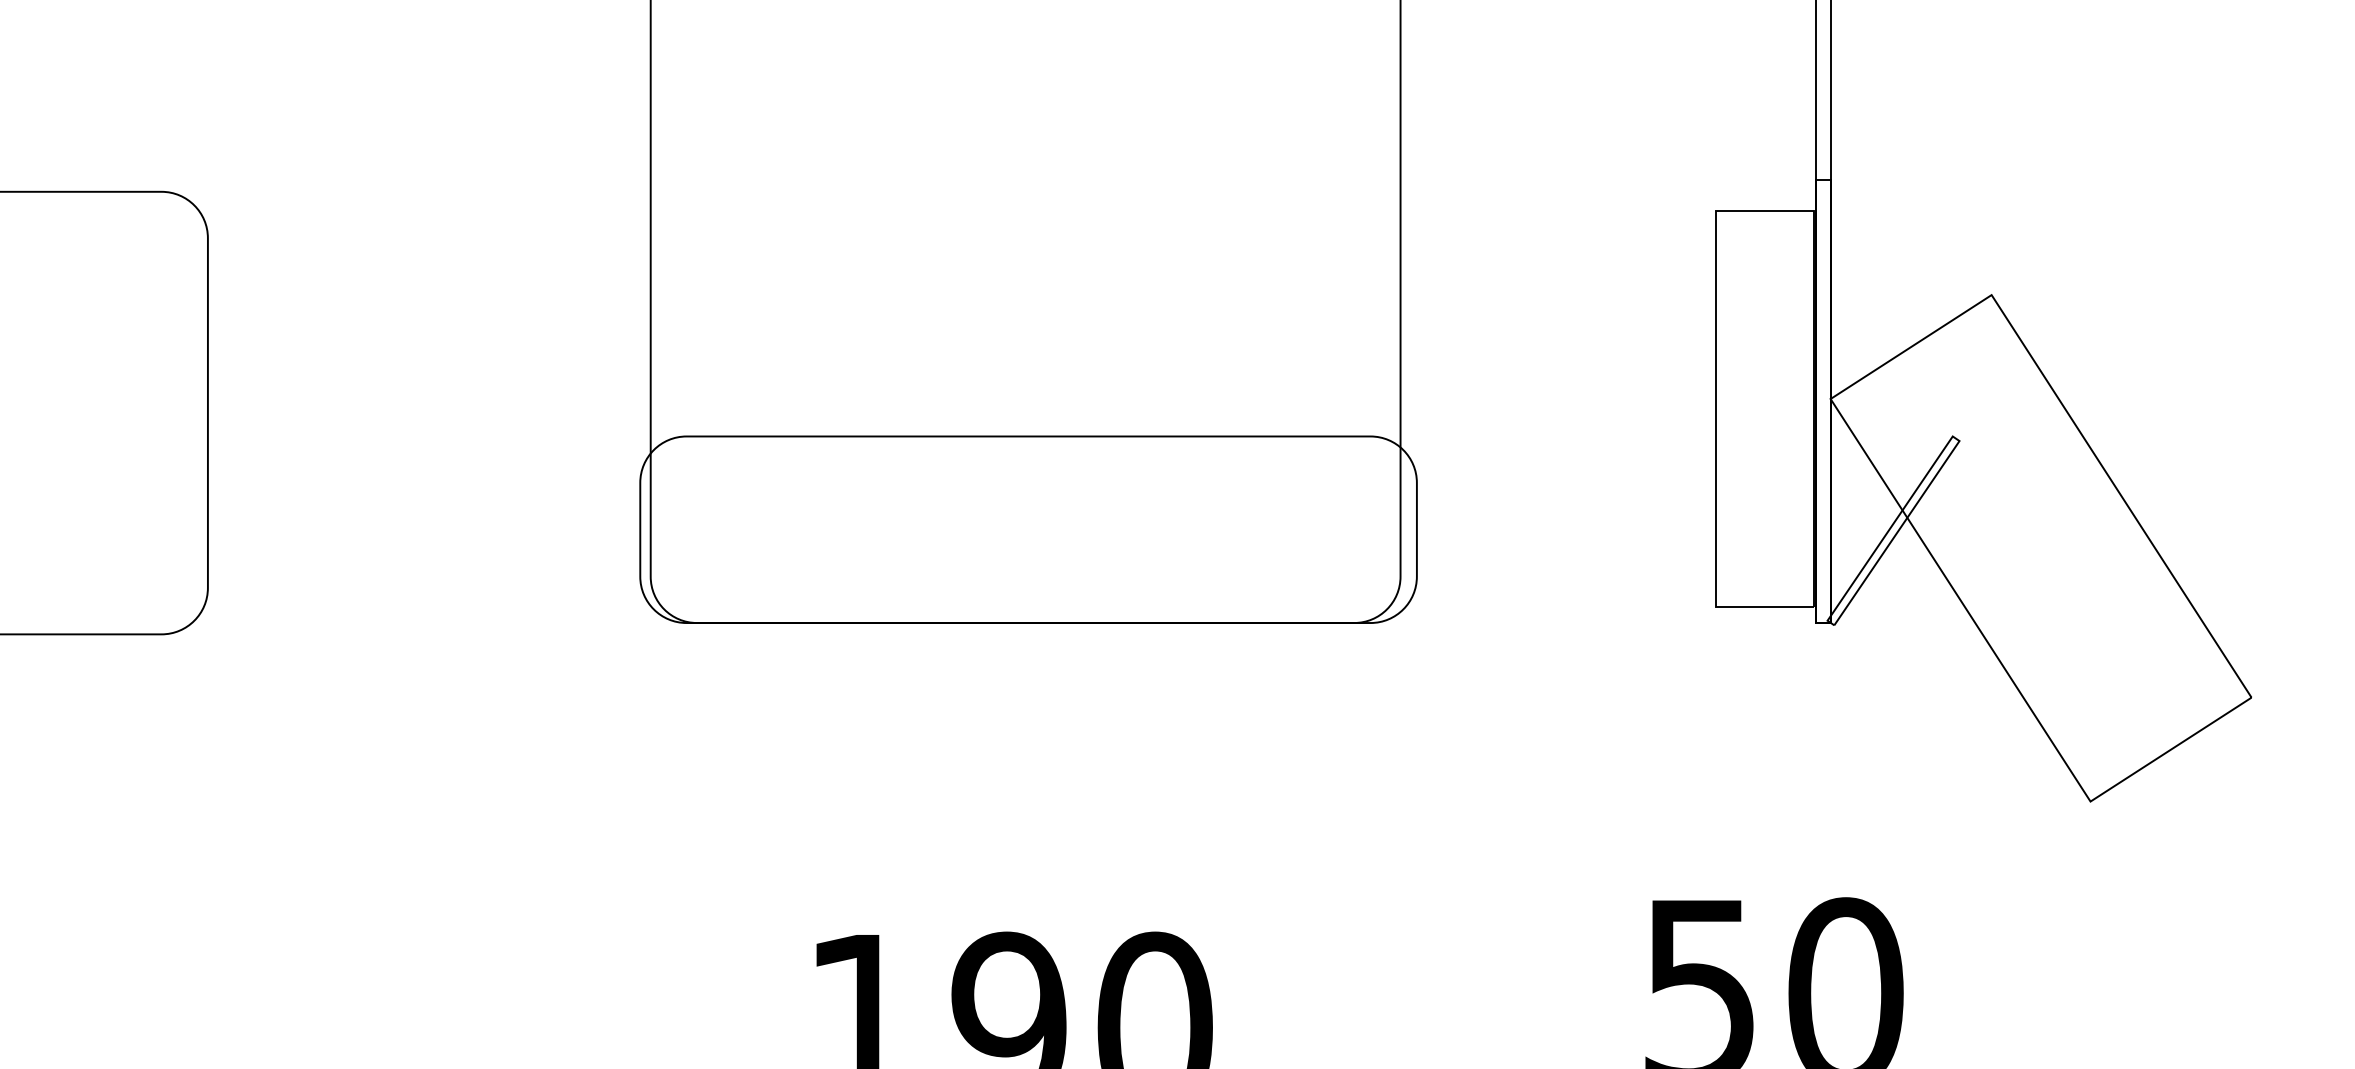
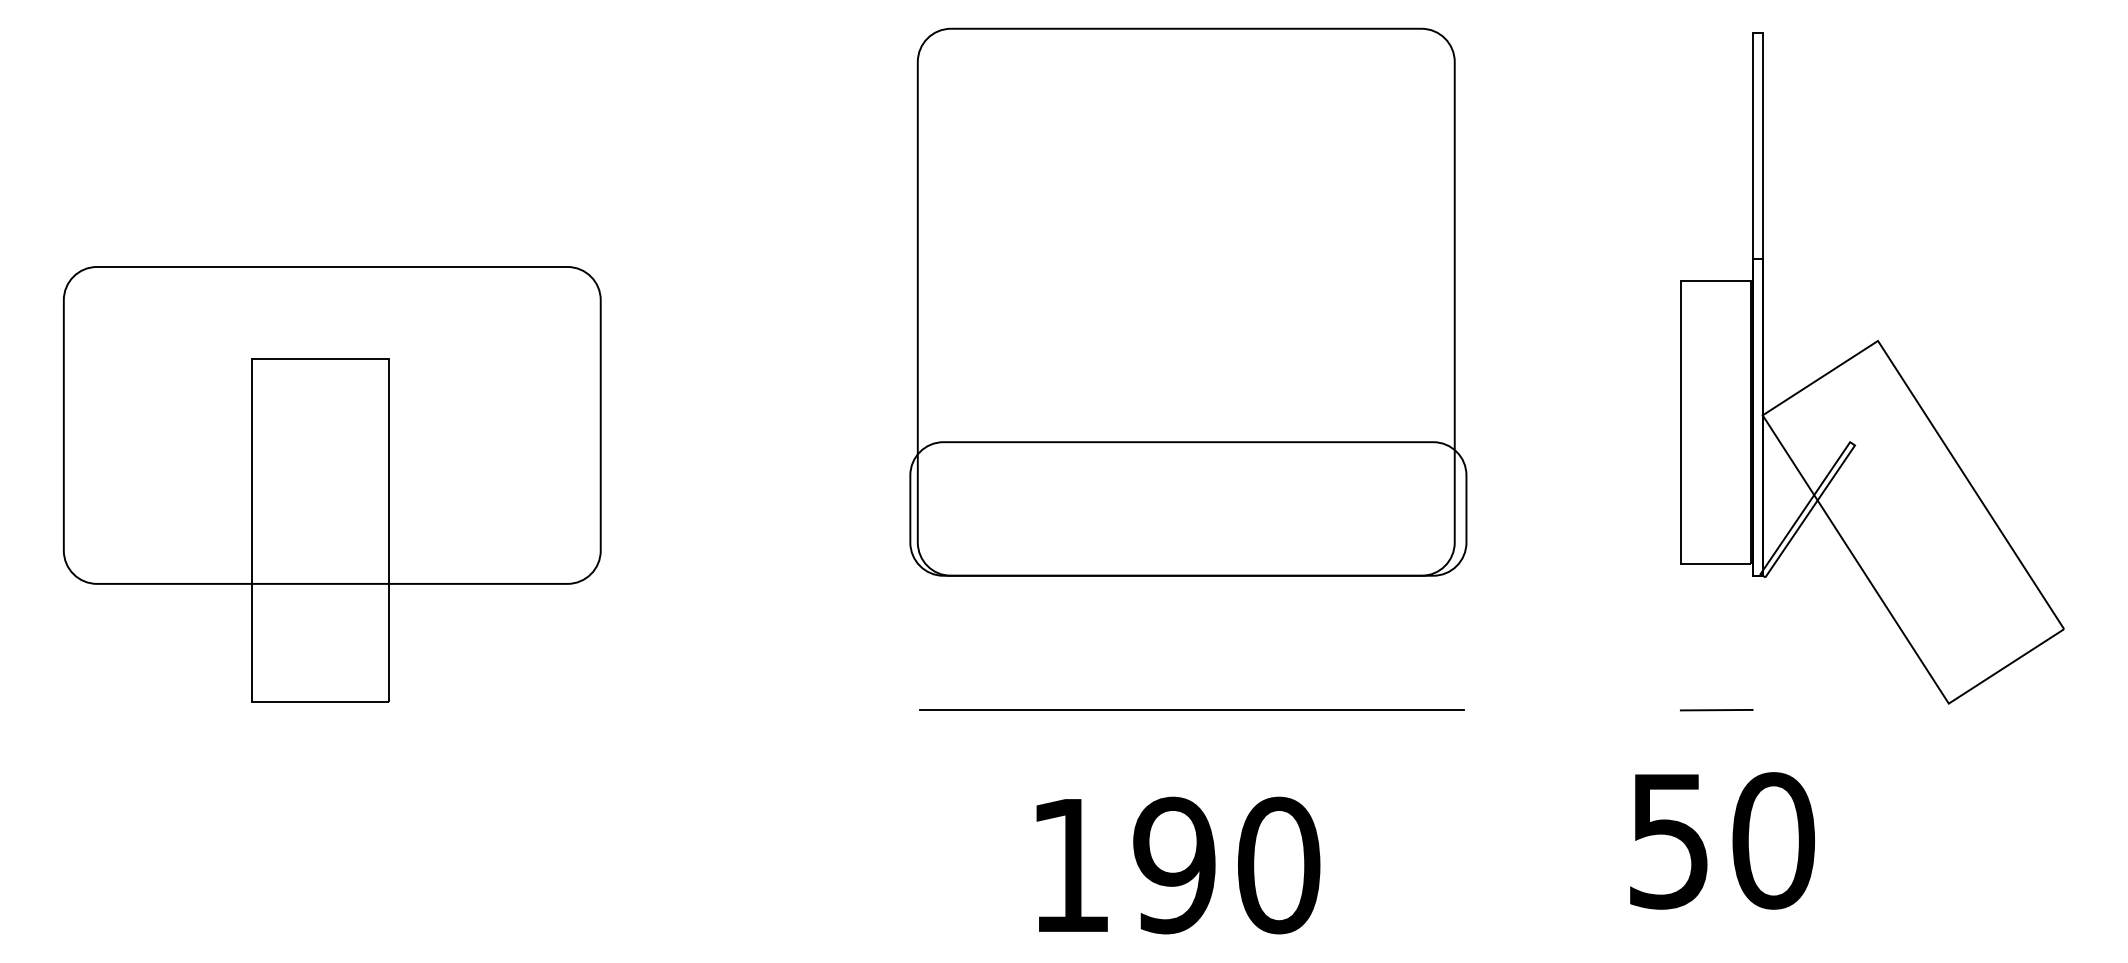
line: (1766, 809) -> (1716, 709), added
line: (1032, 811) -> (1191, 710), added

